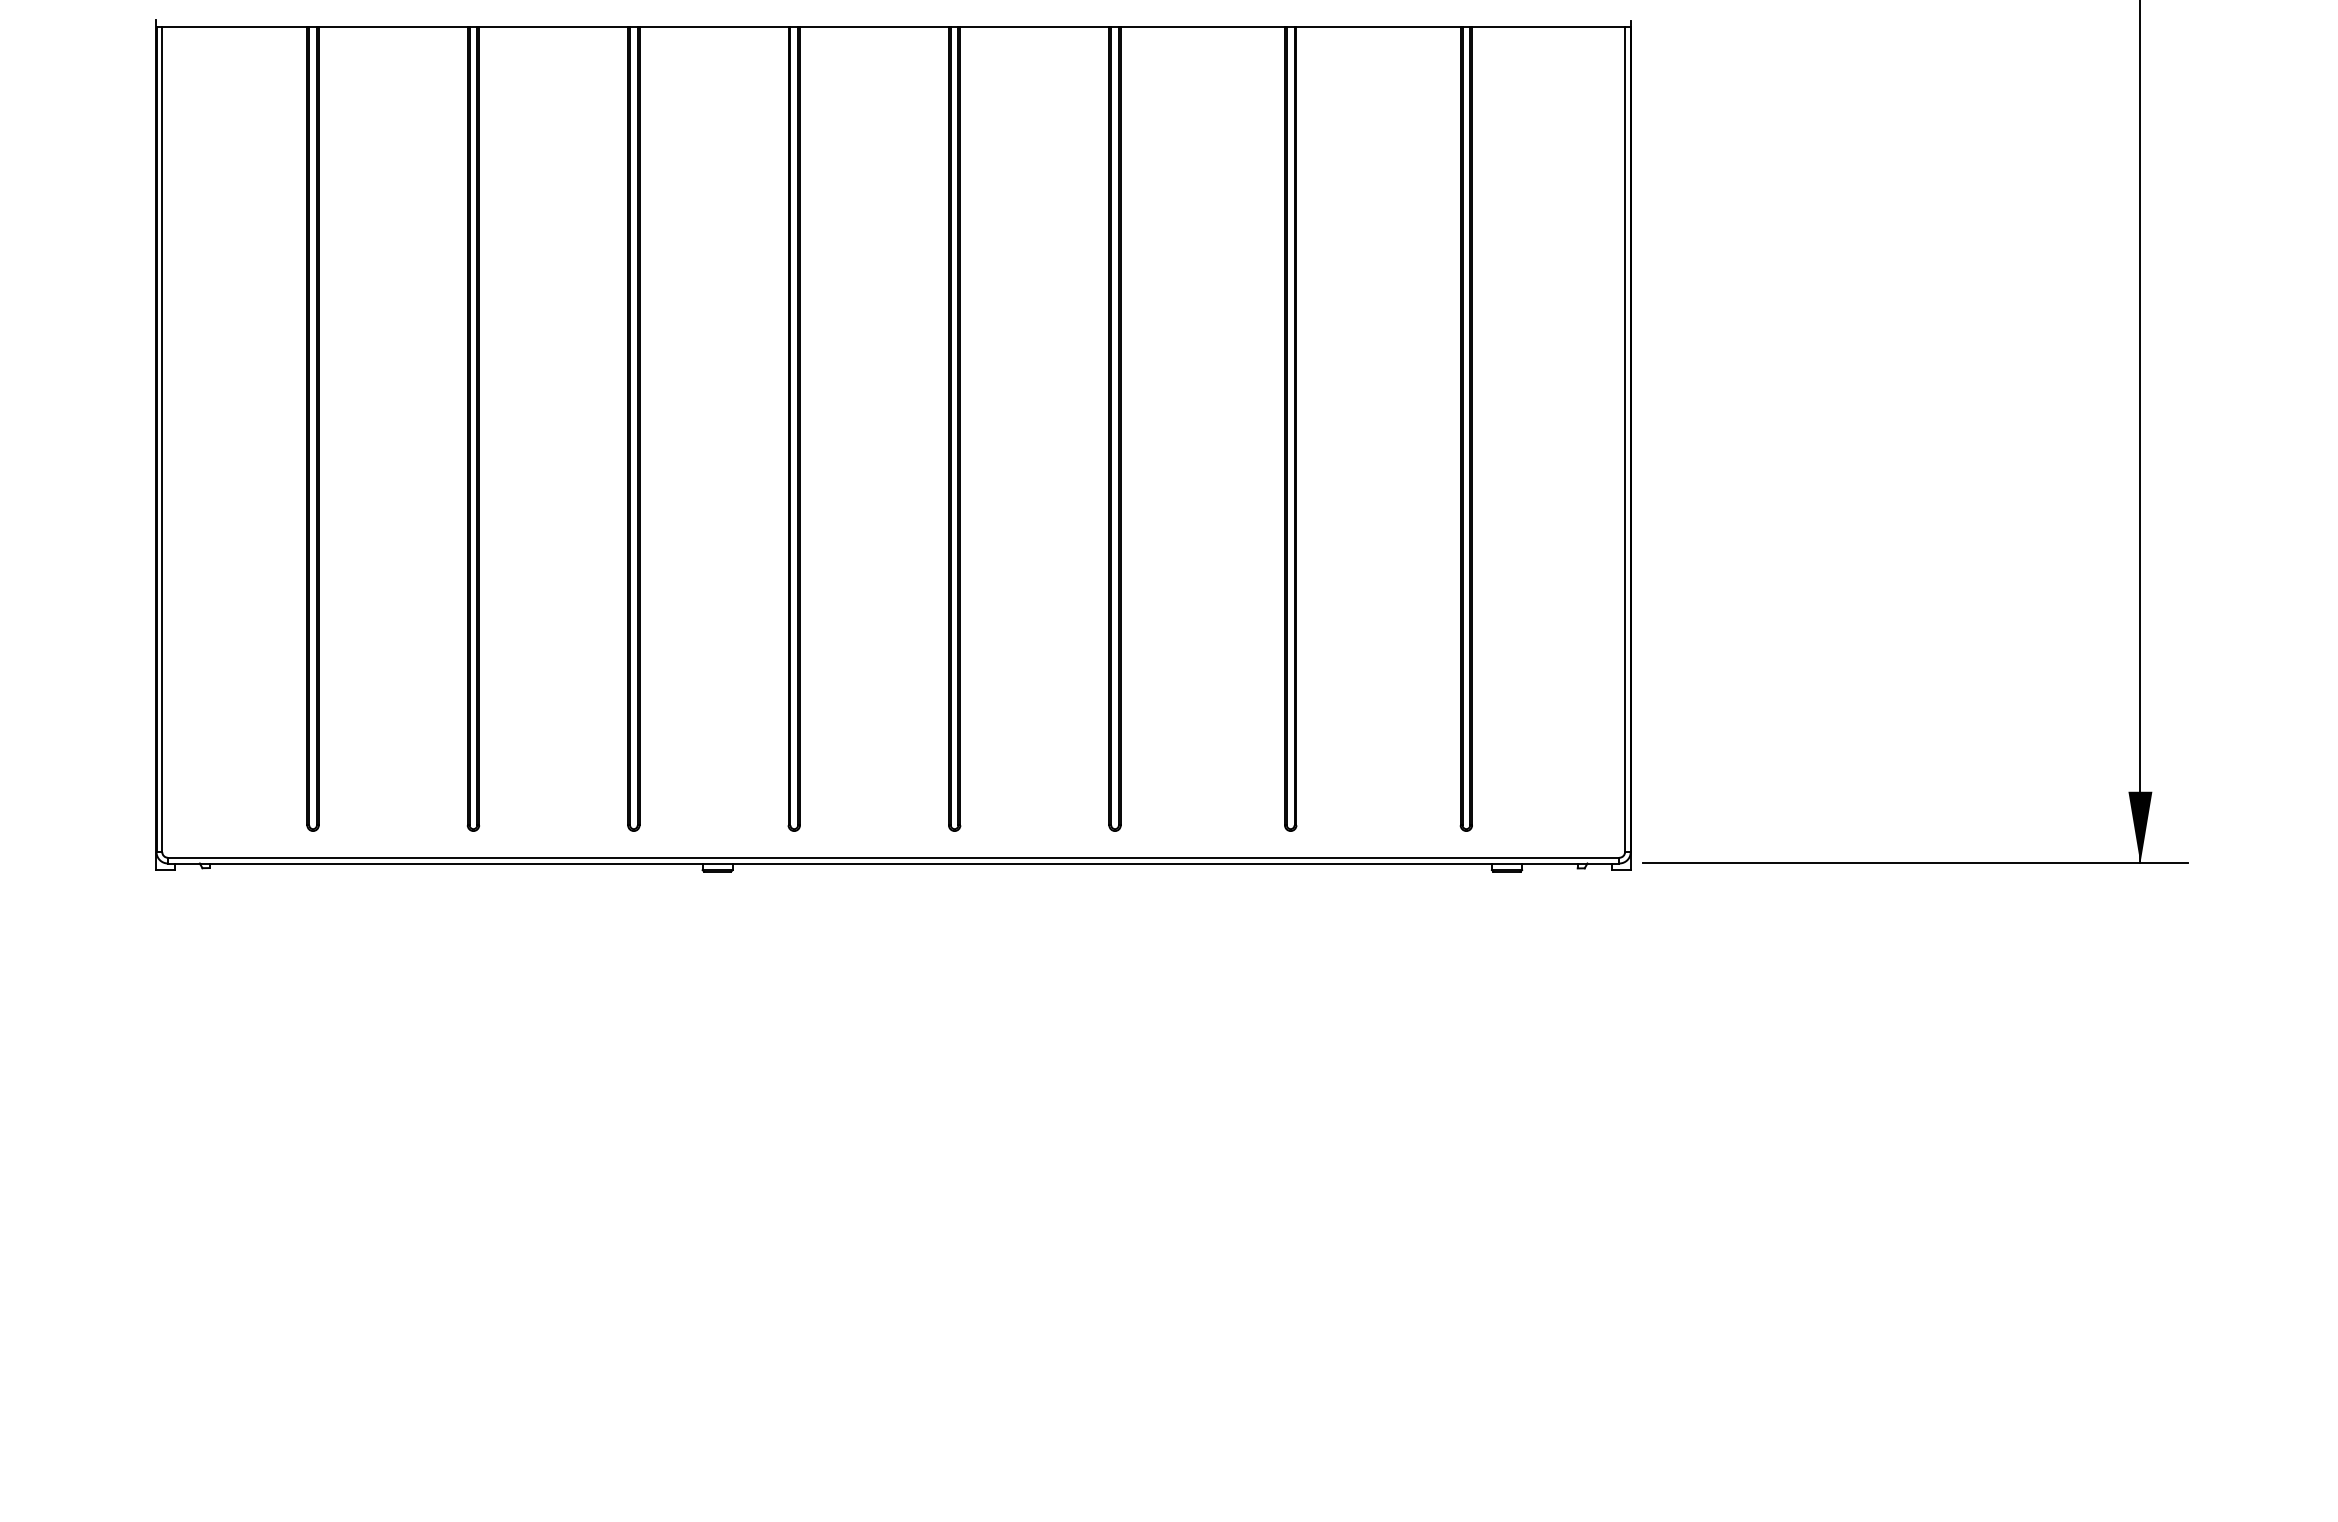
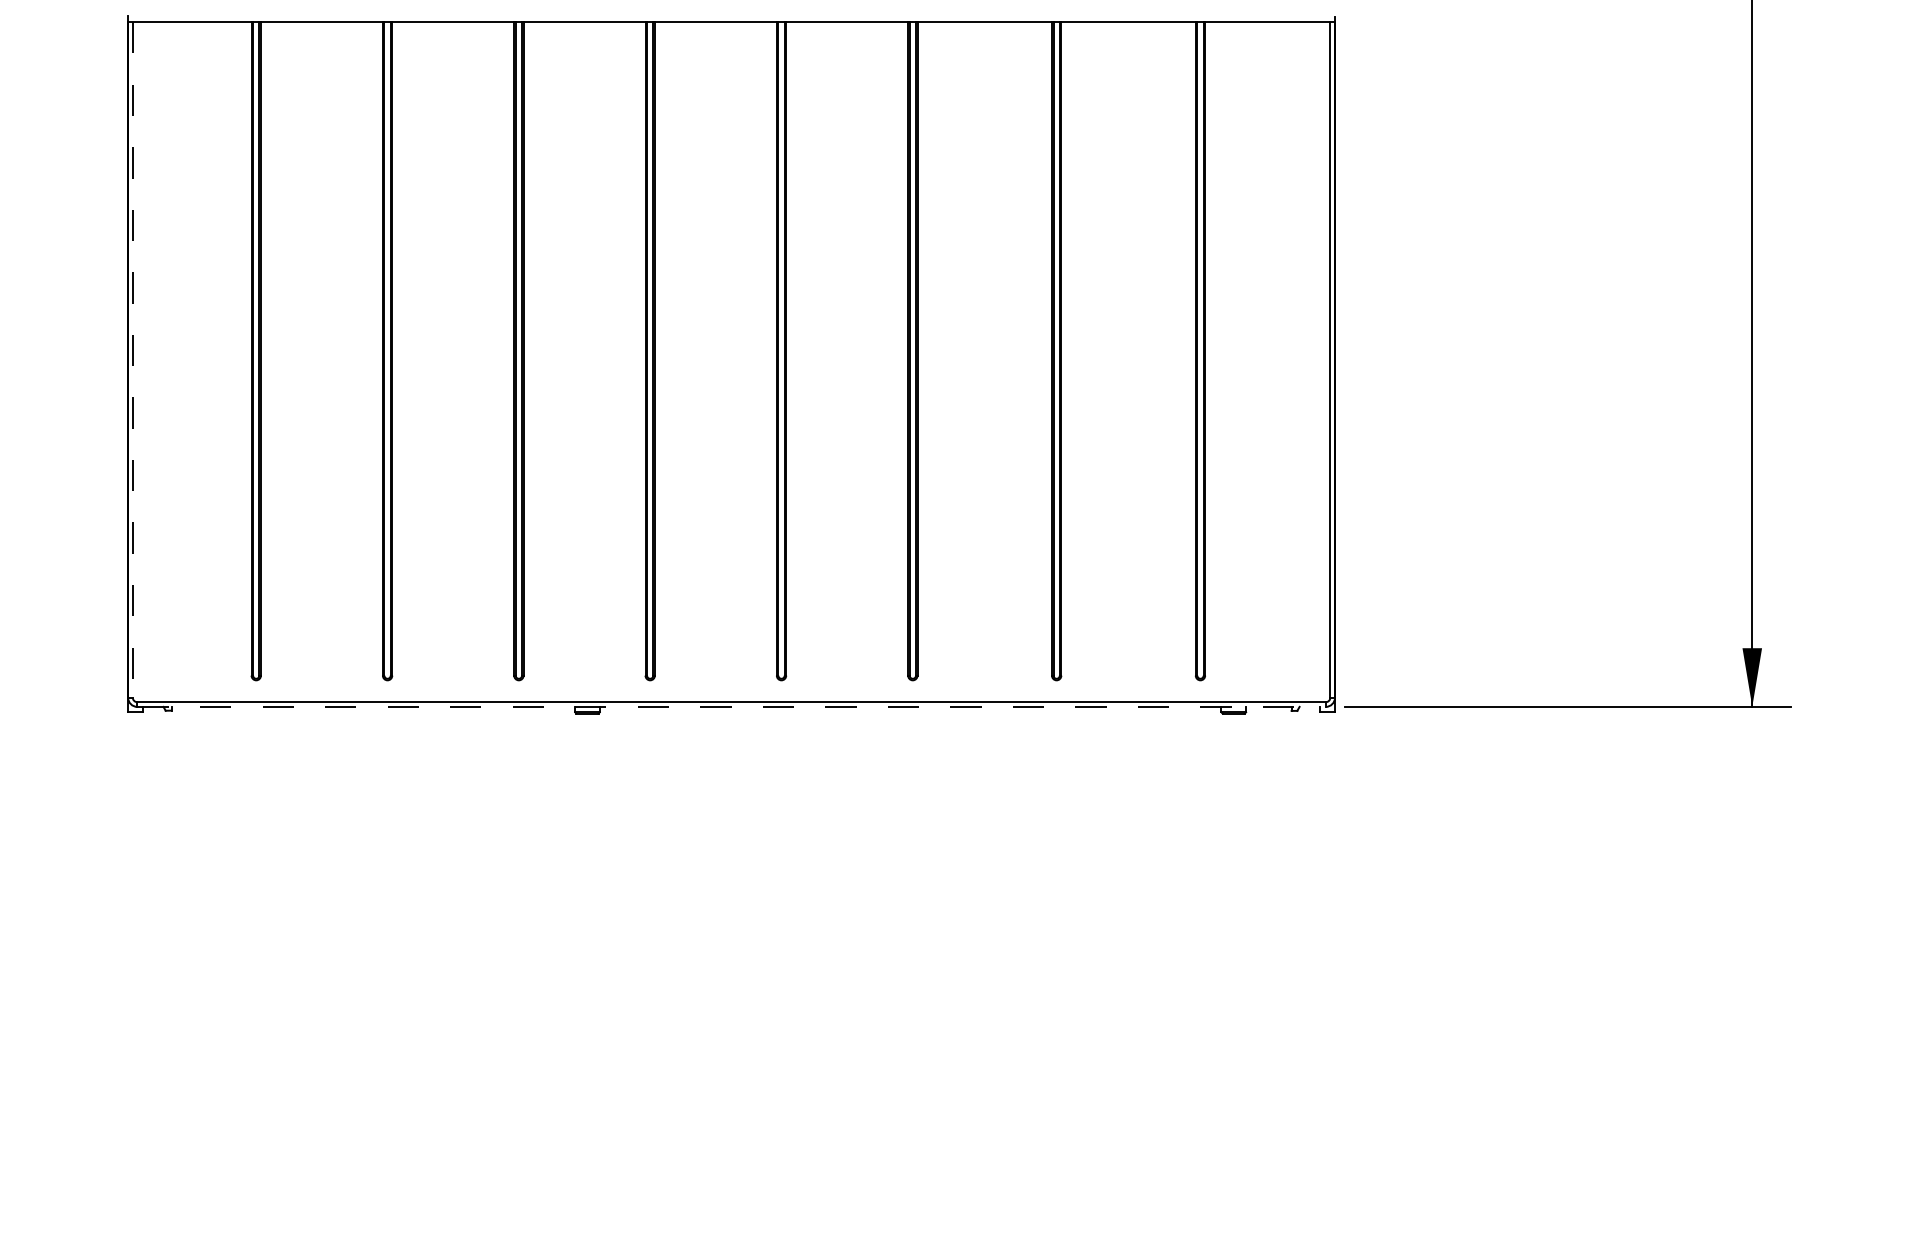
line: (162, 440) -> (132, 360), solid -> dashed
line: (893, 863) -> (731, 706), solid -> dashed

